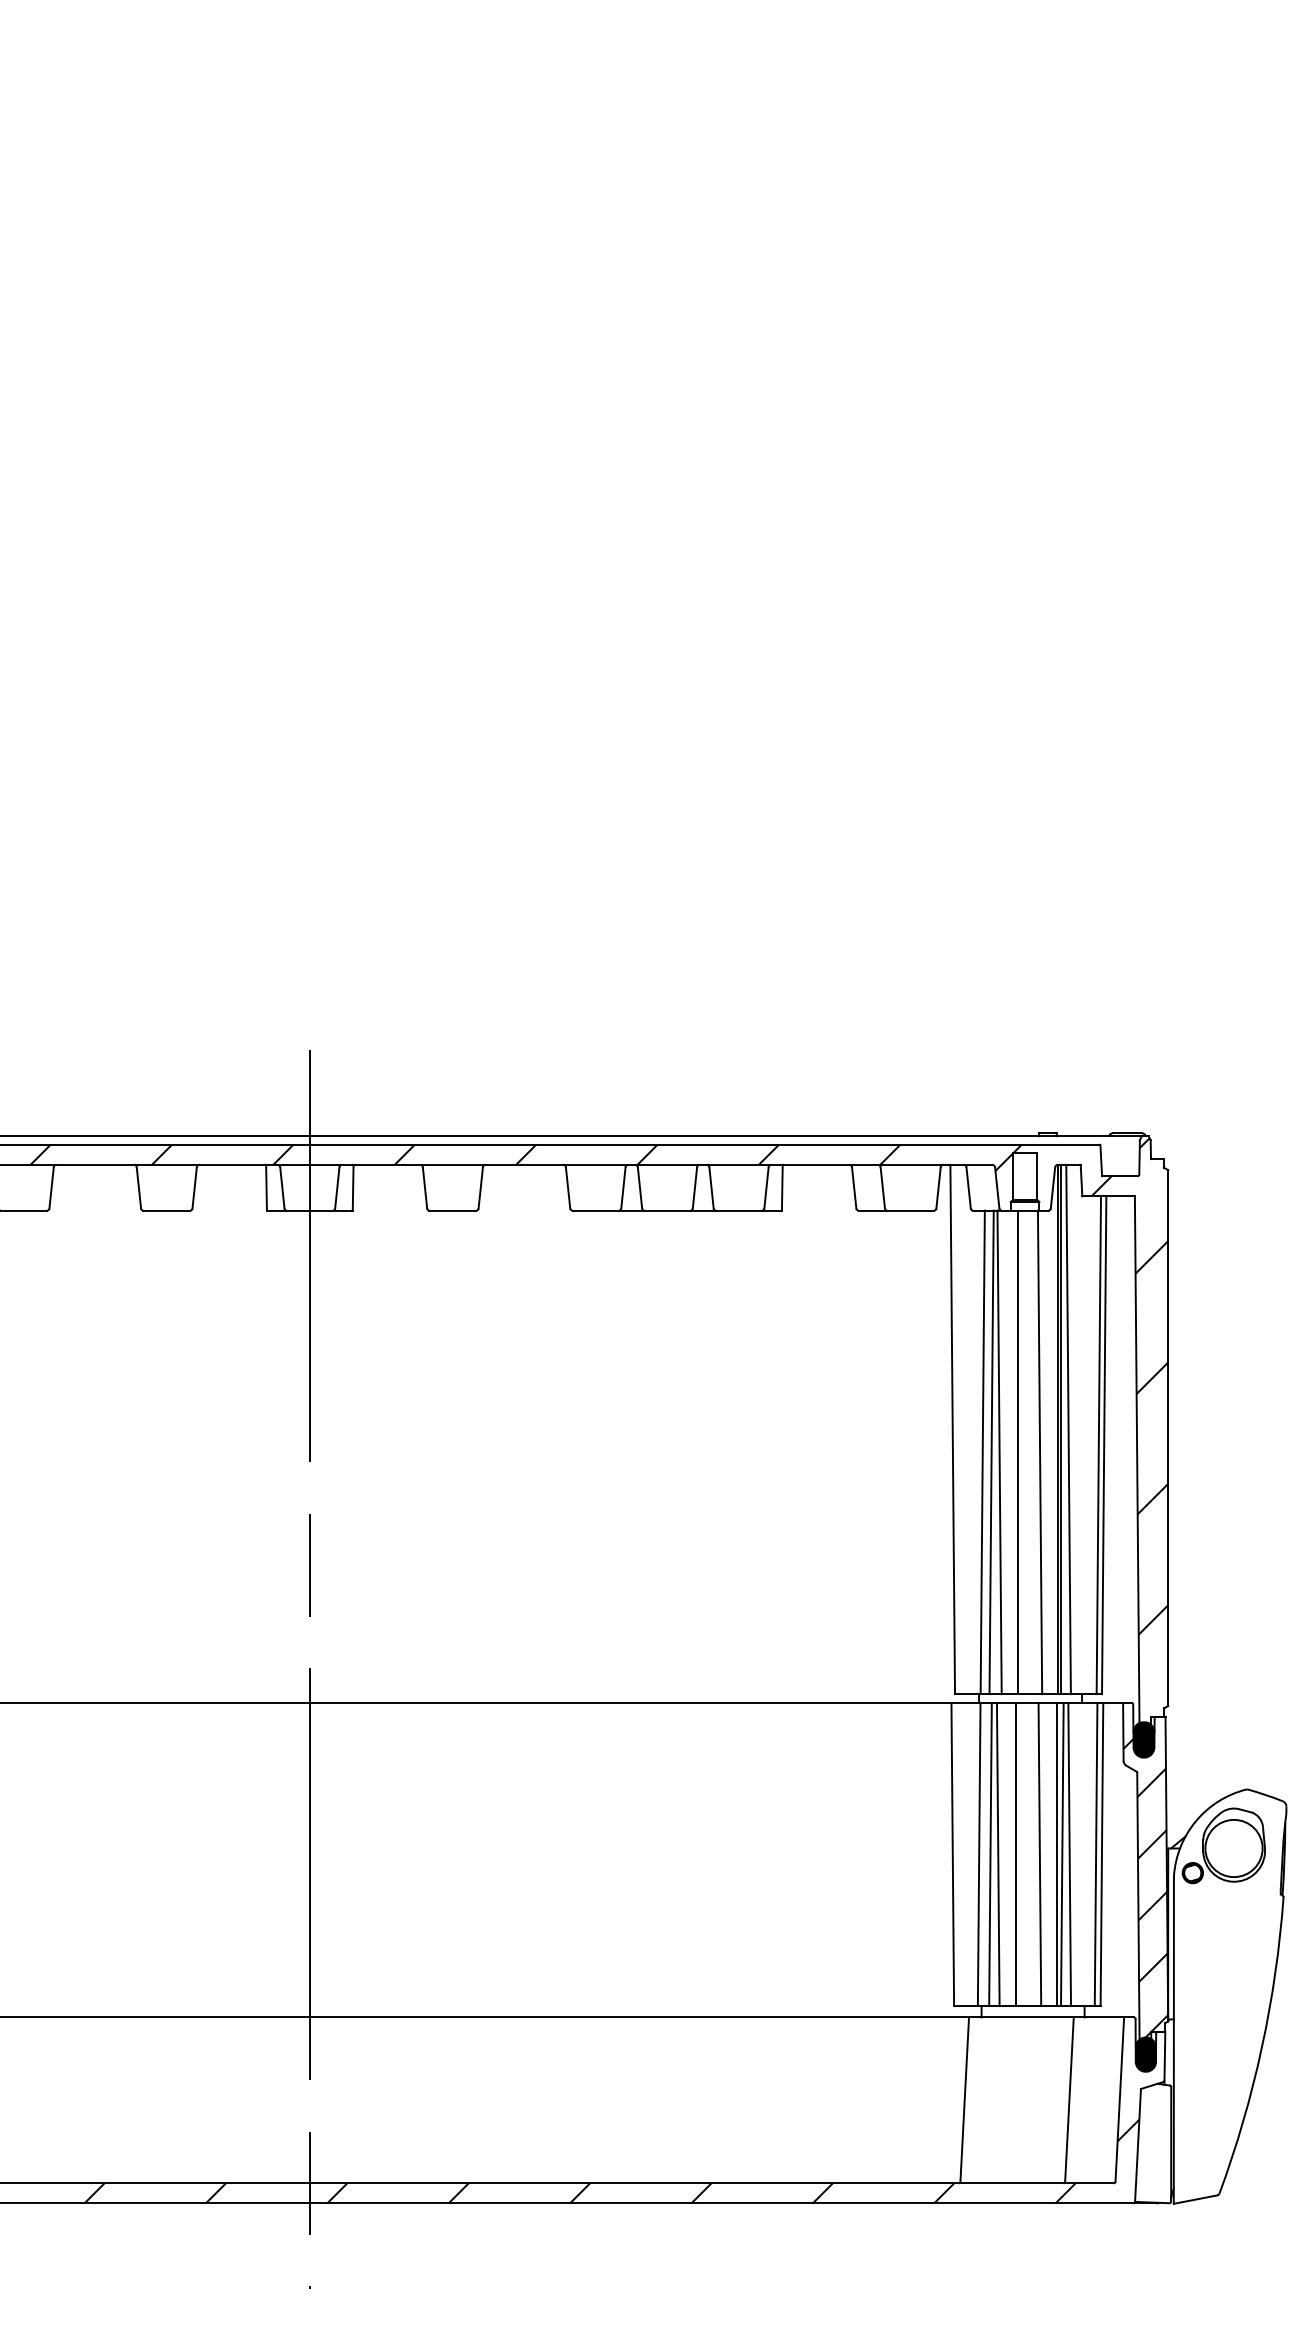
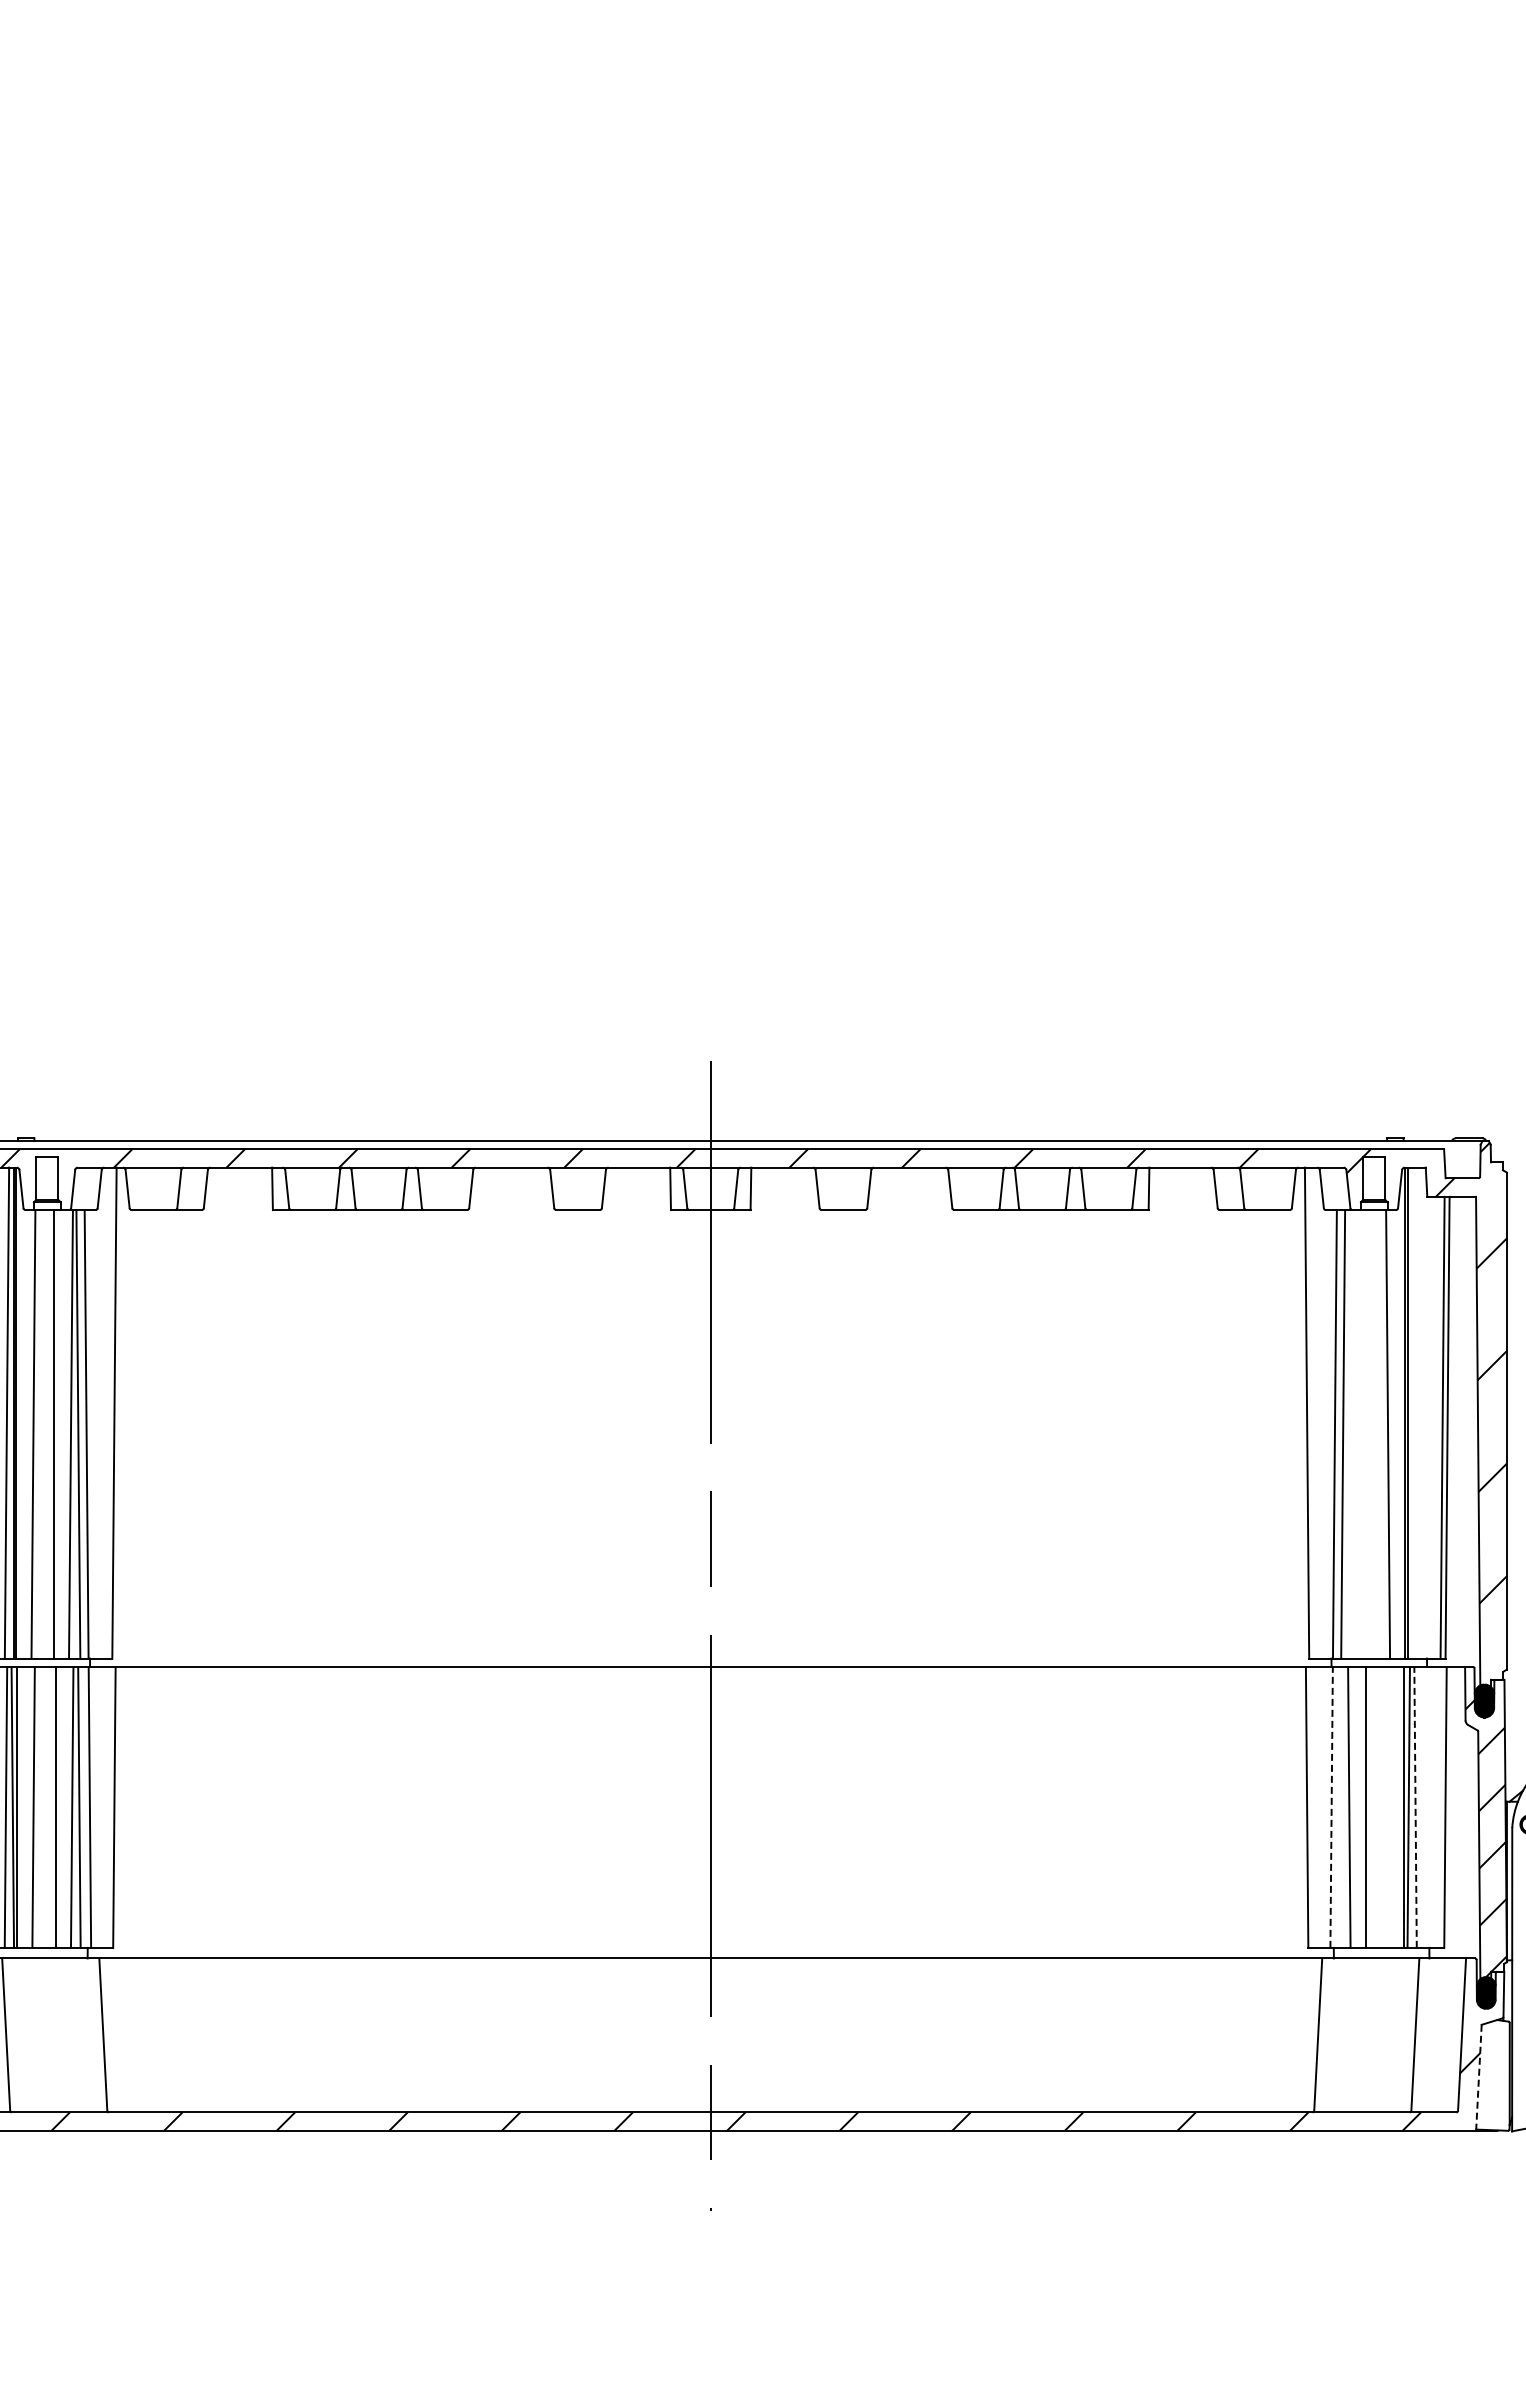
line: (1068, 1428) -> (1414, 1412), removed
line: (999, 1452) -> (1350, 1434), removed
line: (1017, 1452) -> (1367, 1434), removed
line: (979, 1853) -> (1331, 1806), solid -> dashed
line: (1069, 1853) -> (1415, 1806), solid -> dashed
line: (989, 1854) -> (1341, 1807), removed
line: (1039, 1854) -> (1387, 1807), removed
line: (1095, 1854) -> (1439, 1807), removed
line: (1137, 2145) -> (1478, 2077), solid -> dashed

